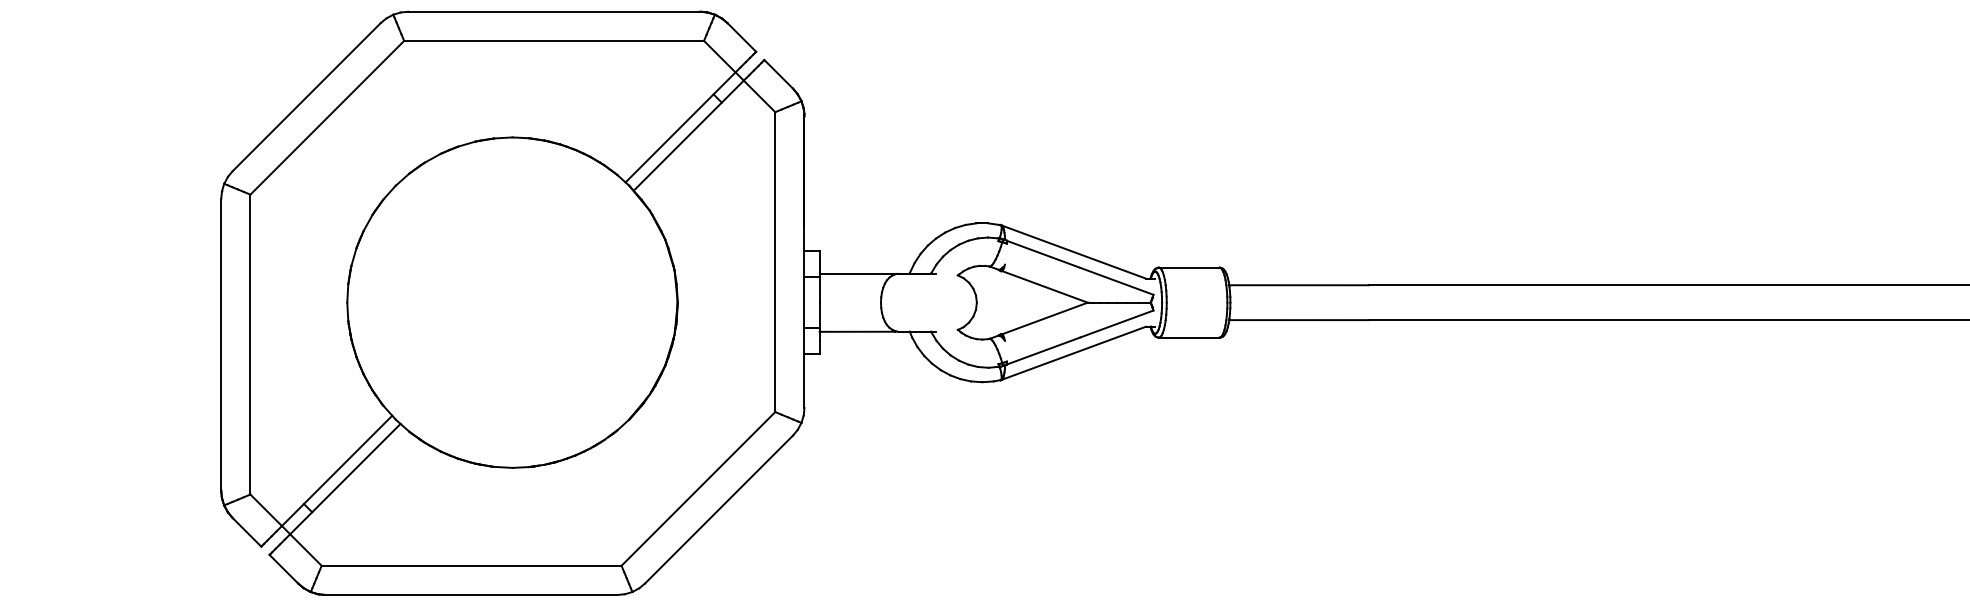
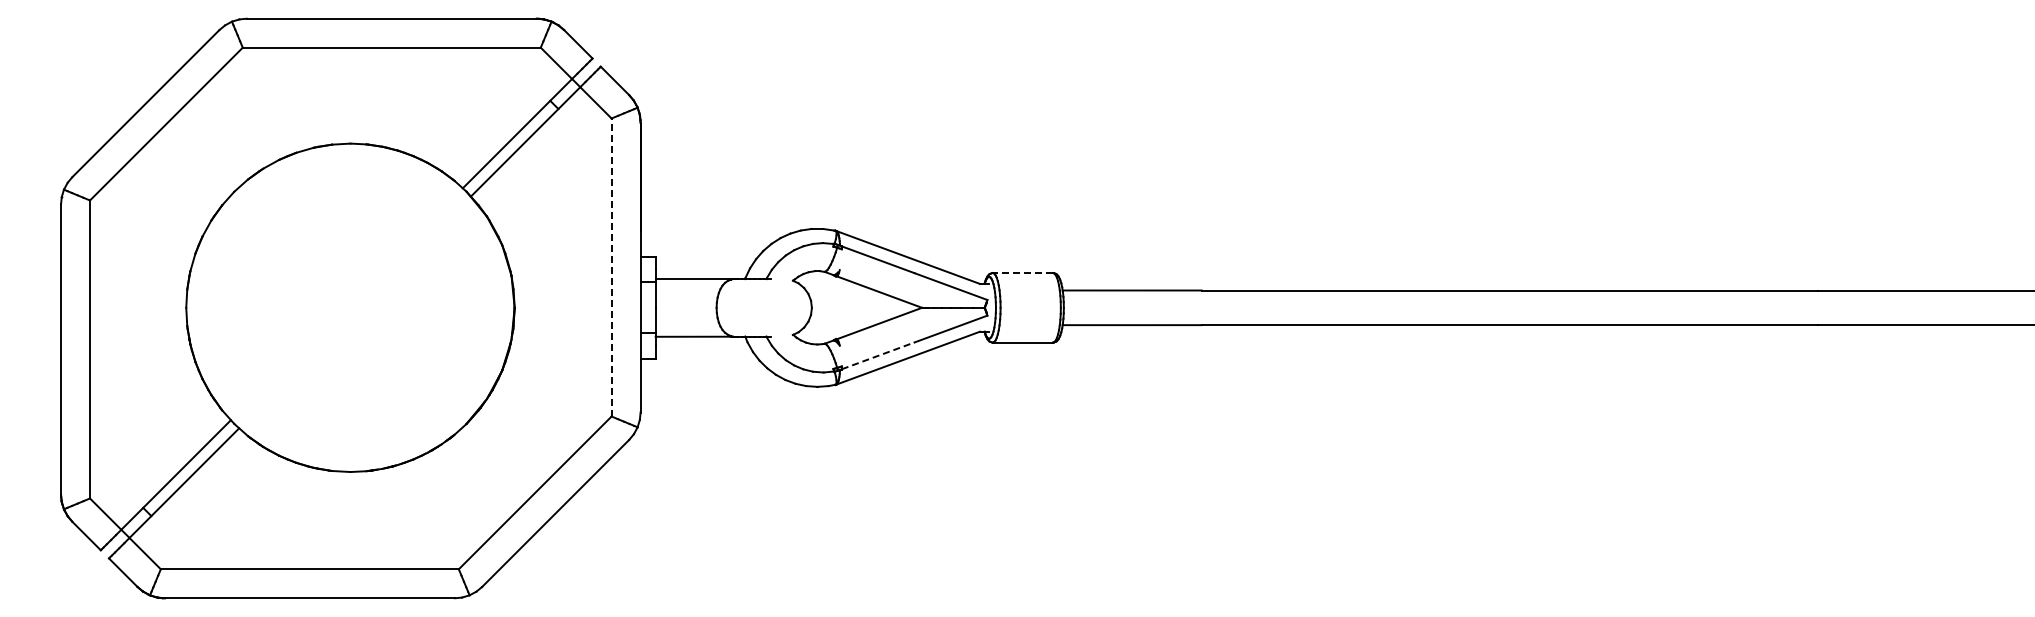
line: (775, 262) -> (611, 267), solid -> dashed
line: (1188, 268) -> (1022, 273), solid -> dashed
line: (1043, 350) -> (878, 355), solid -> dashed

